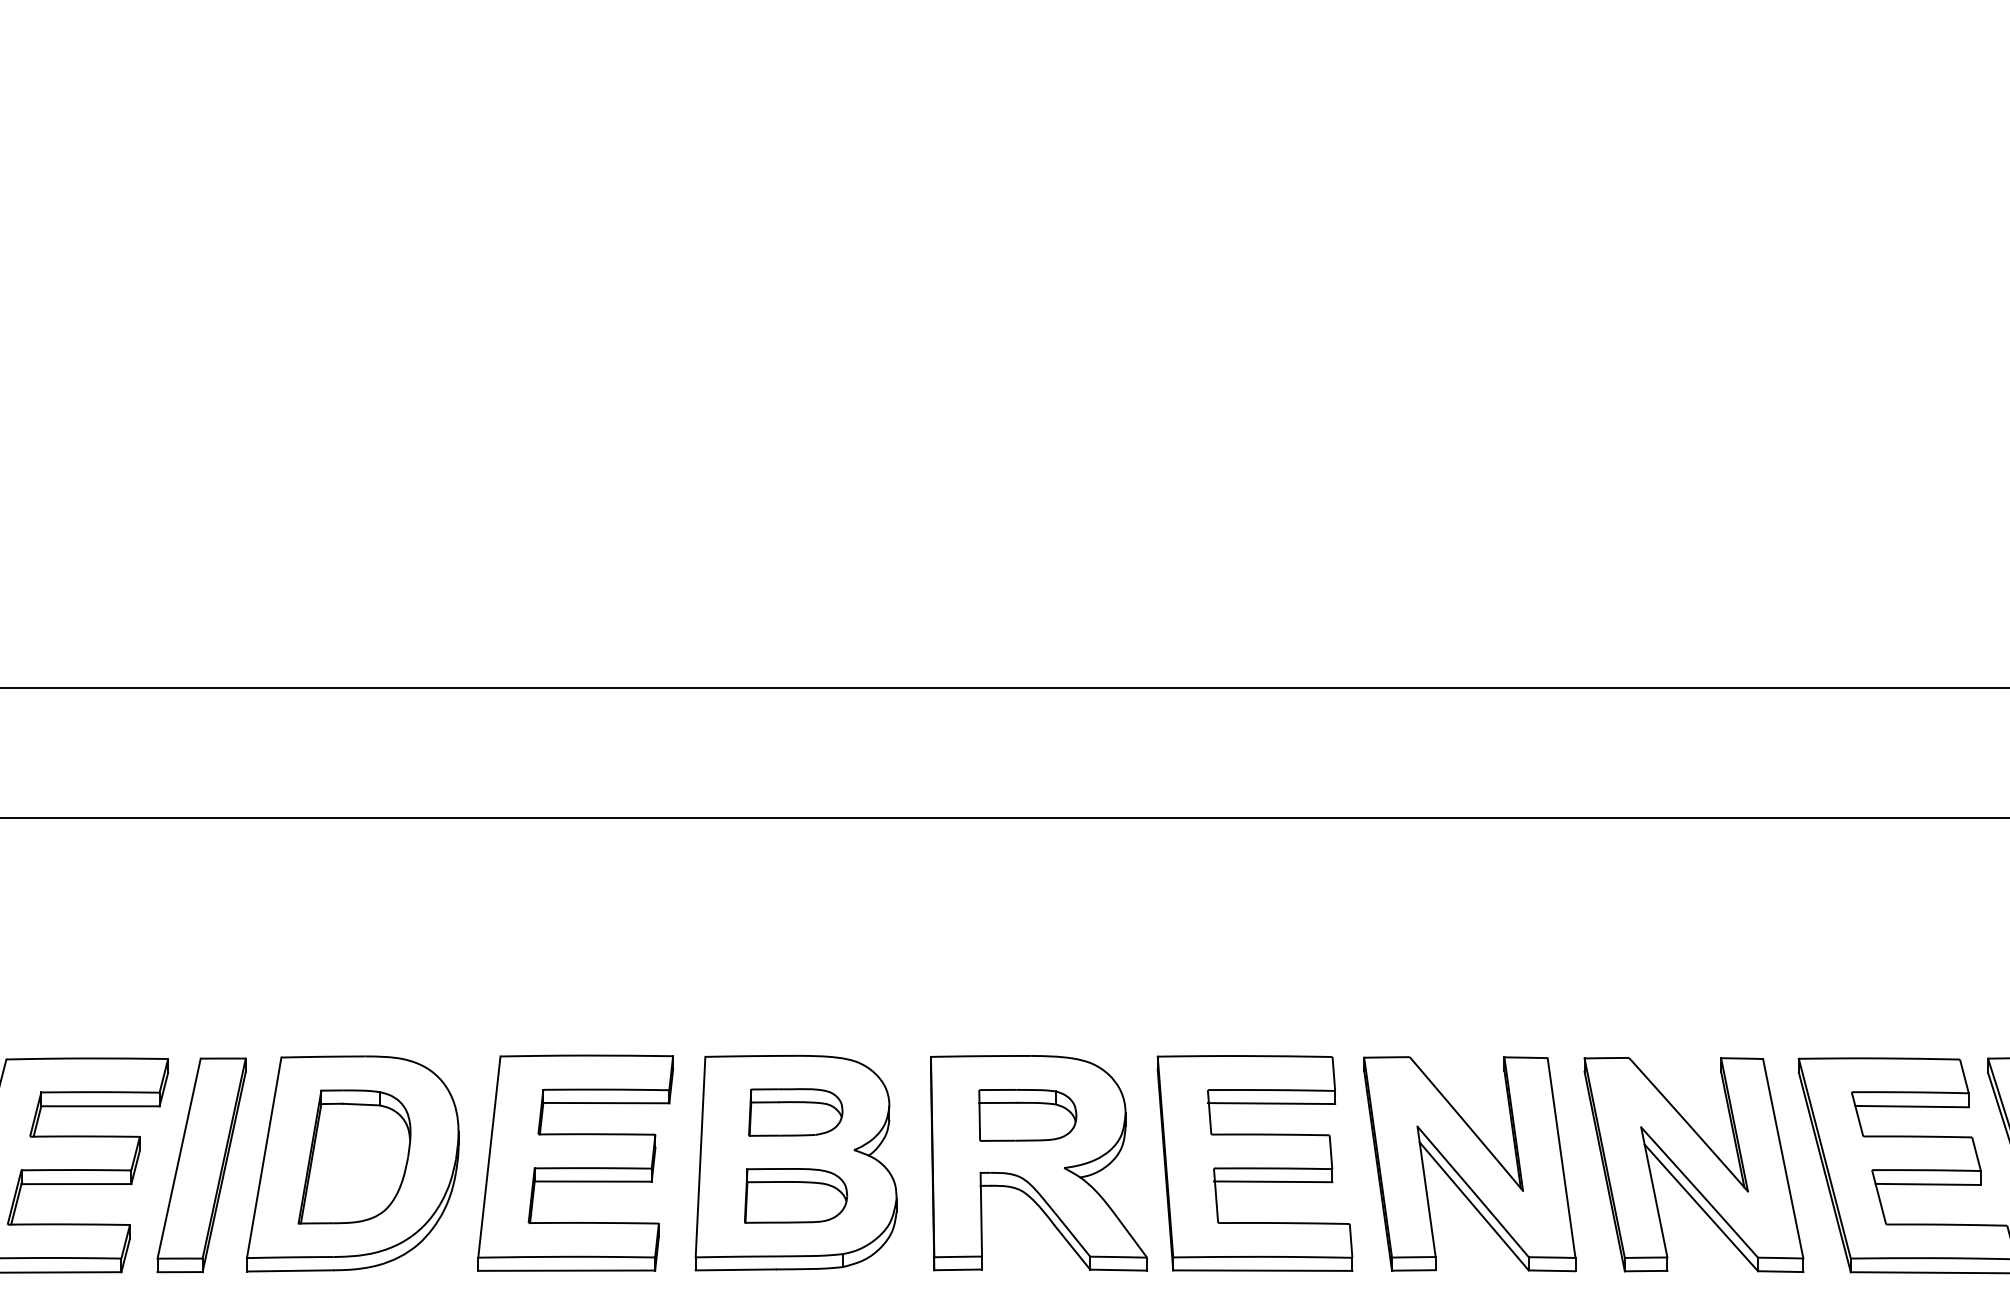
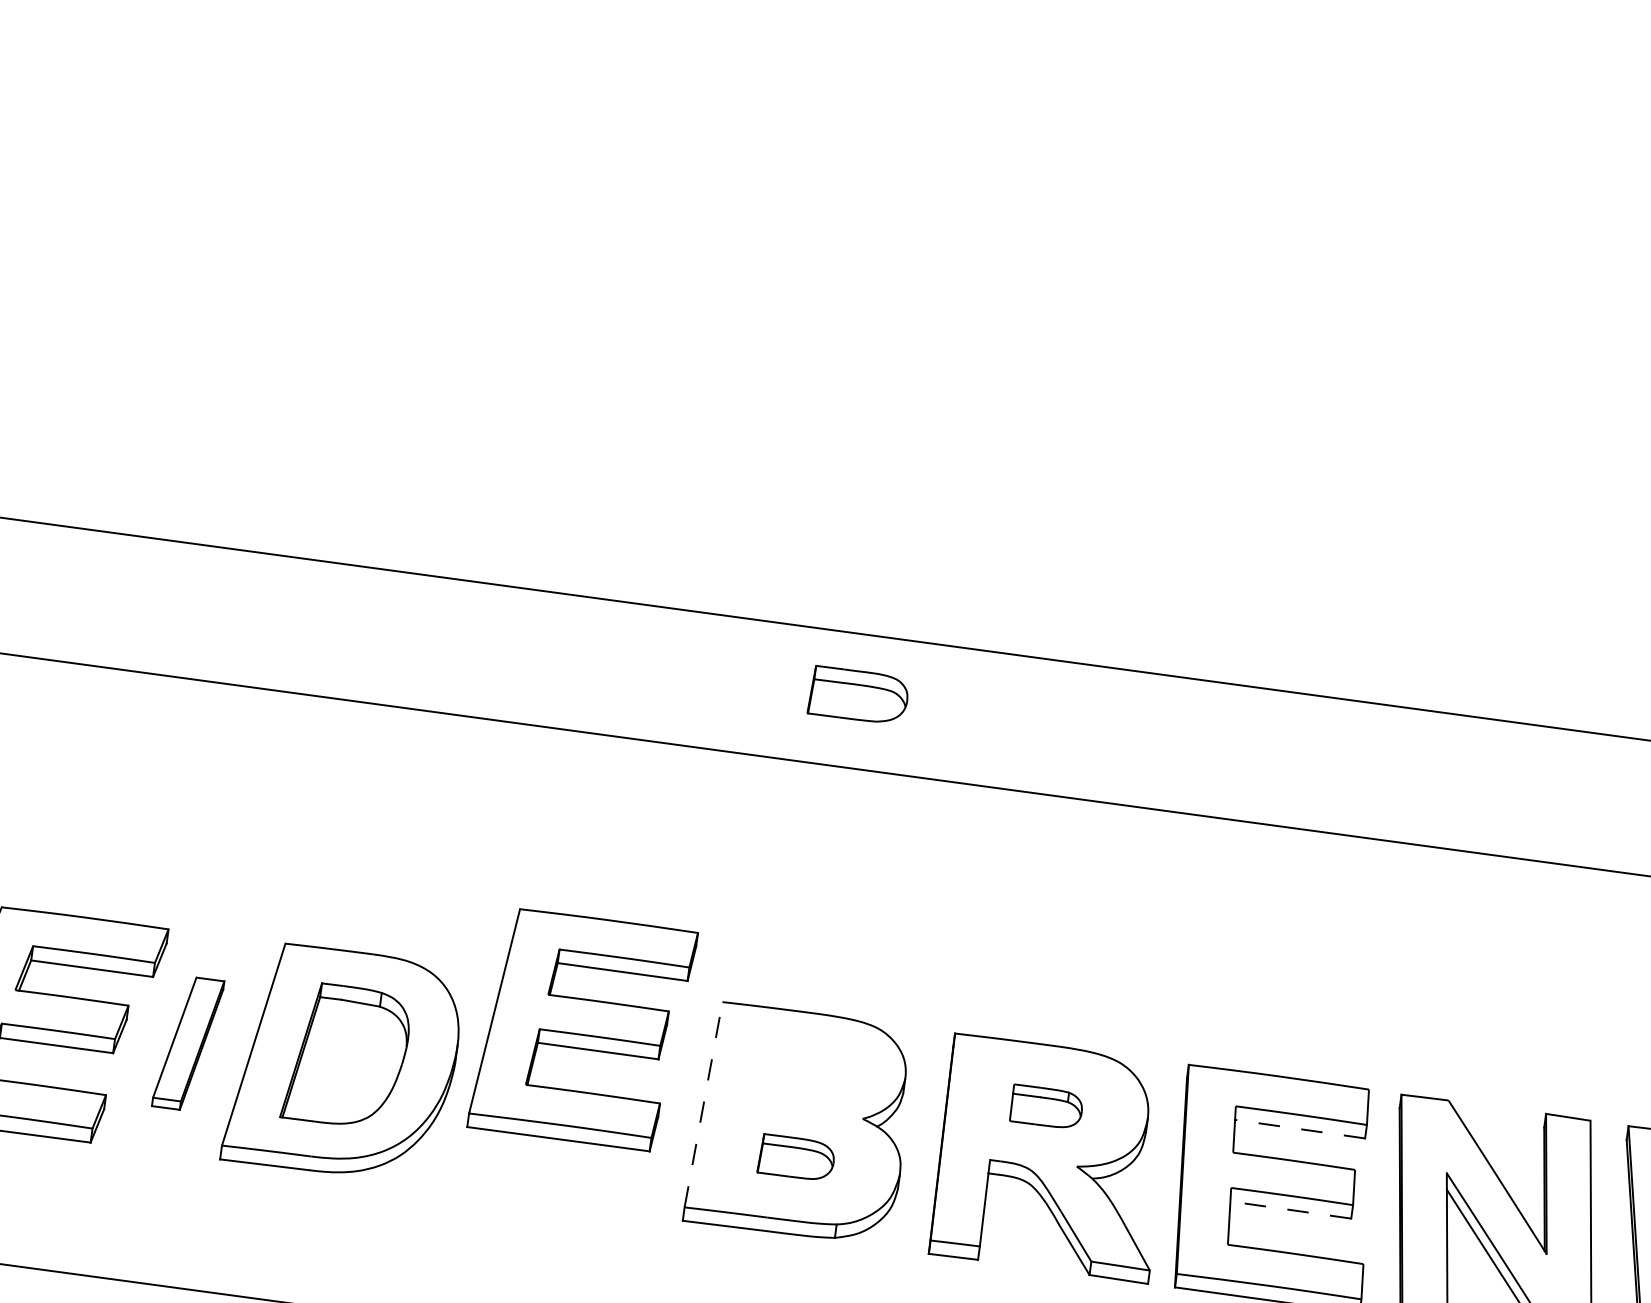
line: (1271, 1103) -> (1299, 1129), solid -> dashed
part: (795, 1112) -> (858, 695), moved
part: (1027, 1115) -> (1046, 1107), size x0.7
line: (700, 1156) -> (703, 1104), solid -> dashed
part: (575, 1162) -> (582, 1028), moved
part: (201, 1165) -> (188, 1043), size x0.6
line: (1272, 1181) -> (1289, 1209), solid -> dashed
part: (796, 1195) -> (797, 1157), size x0.7

